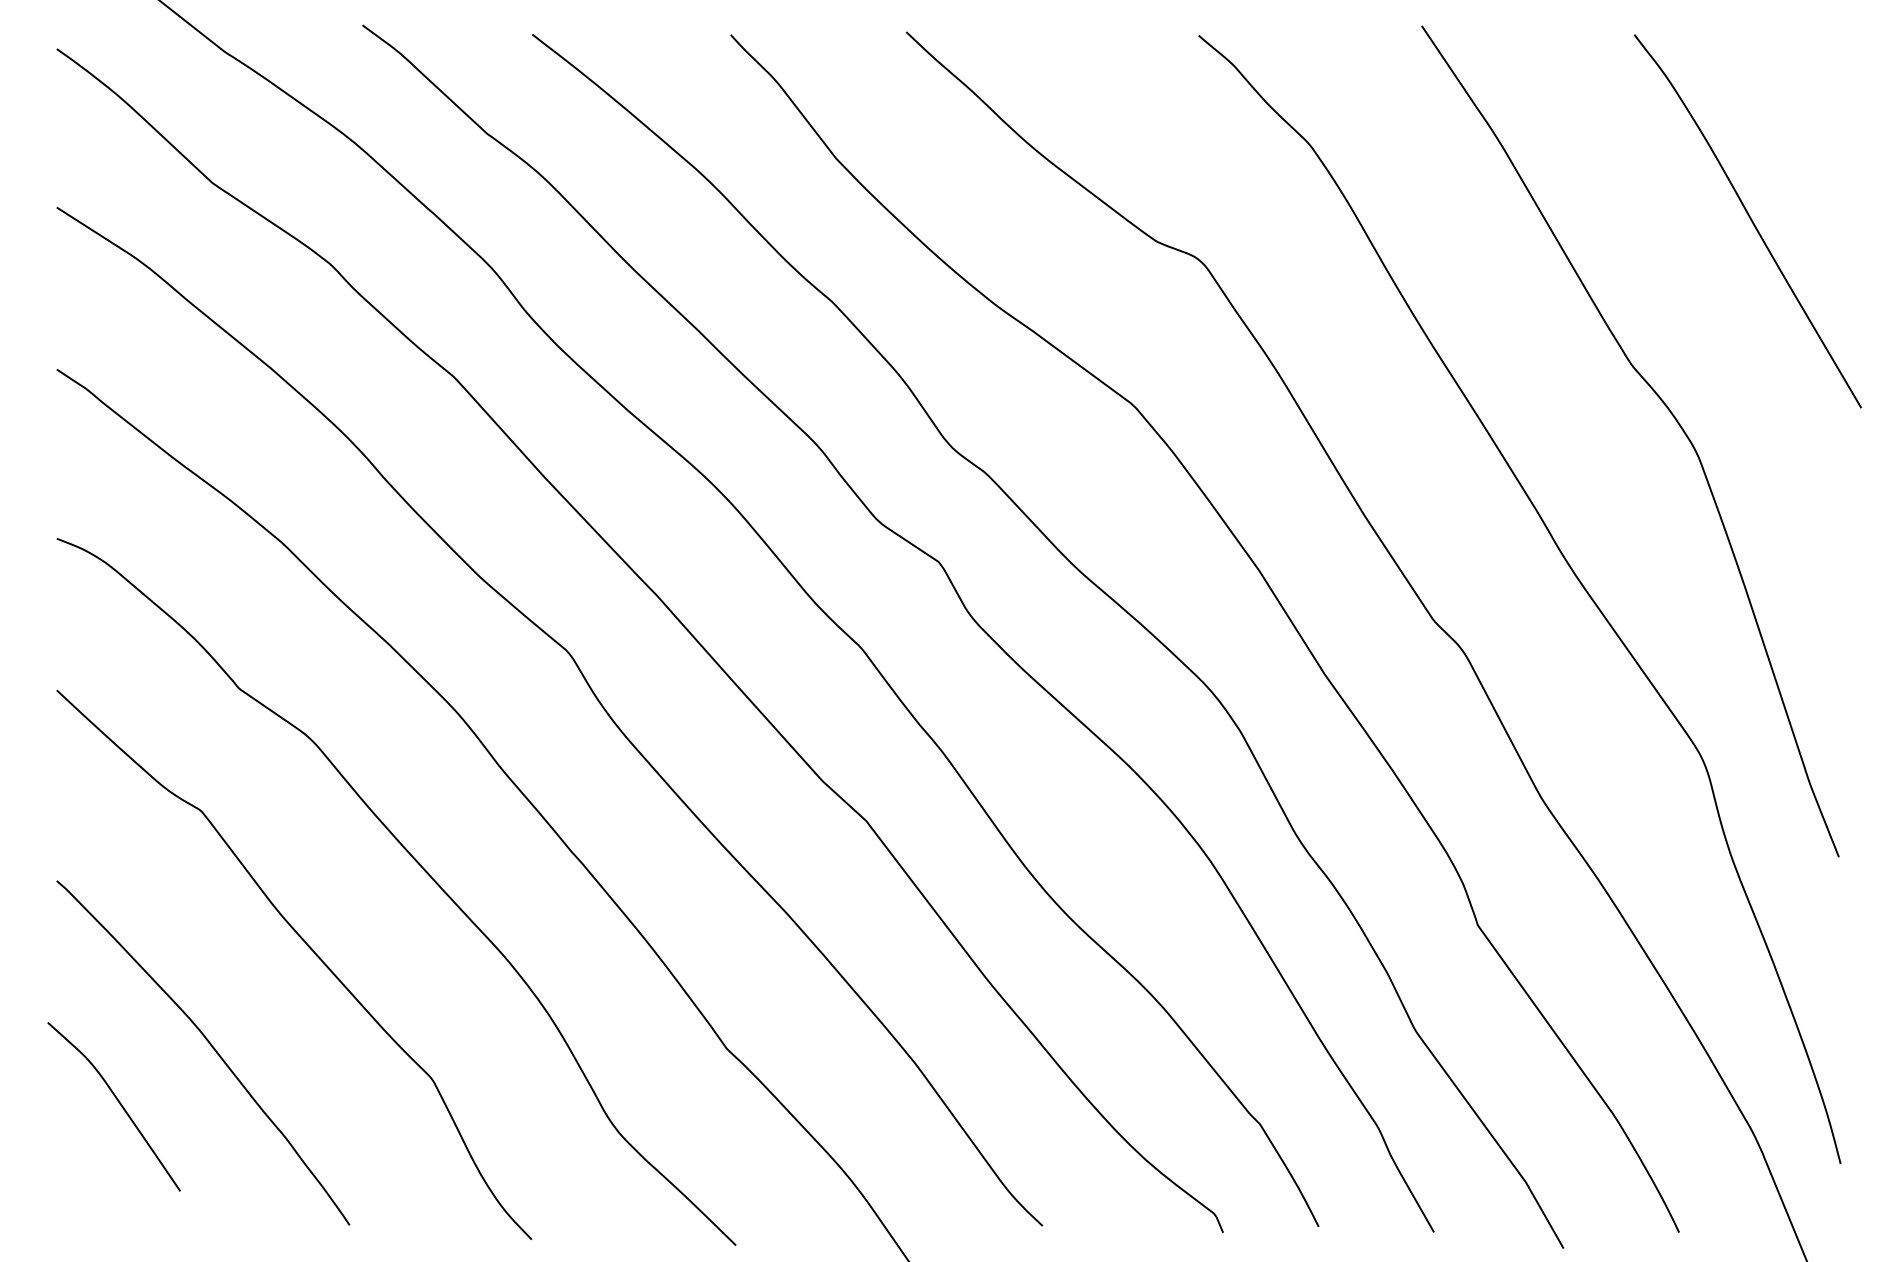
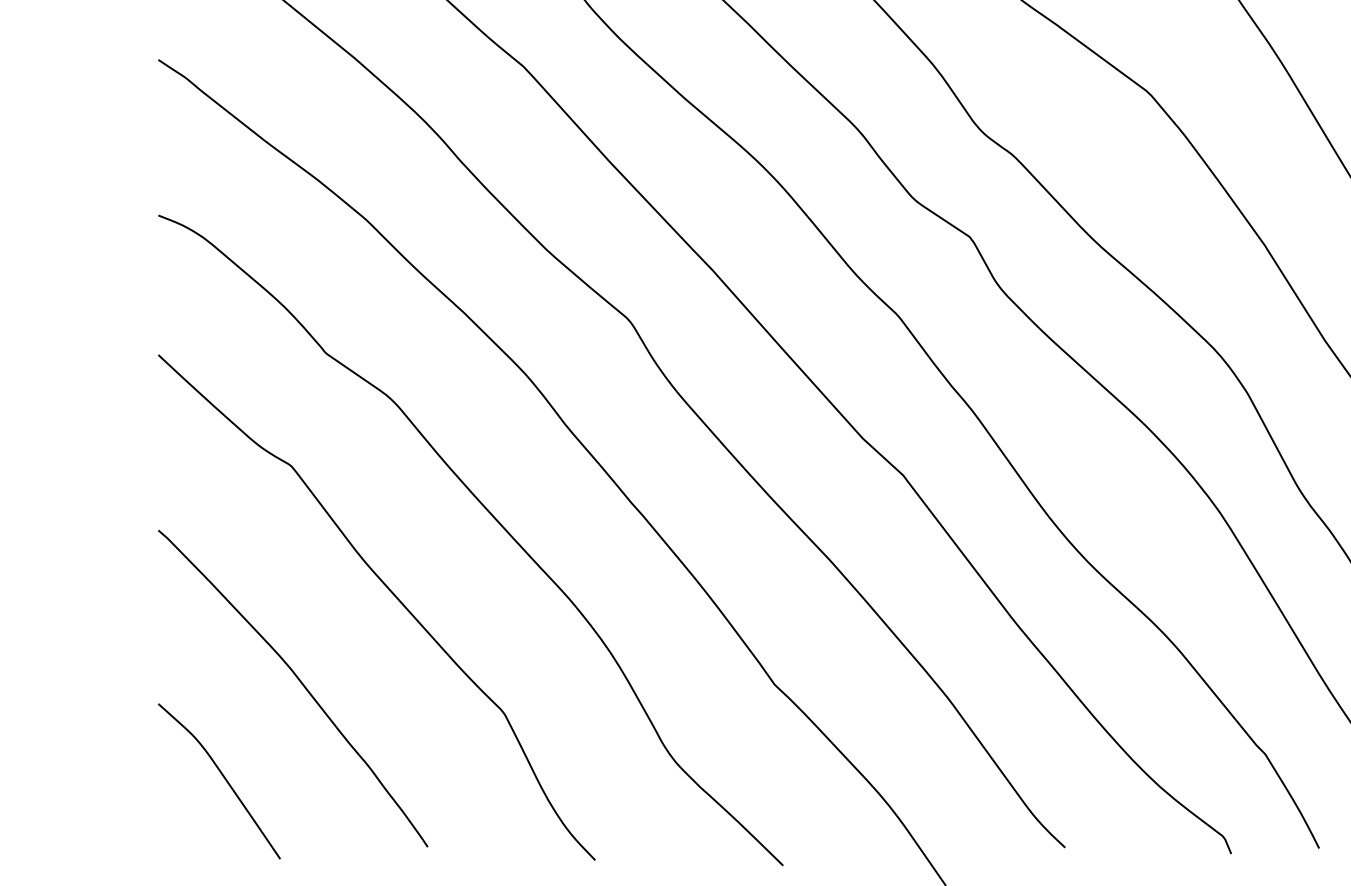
curve: (119, 1104) -> (224, 779), moved

